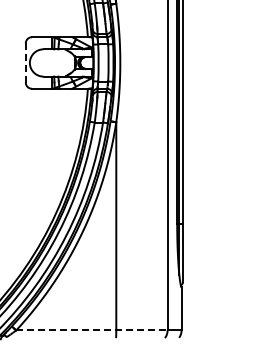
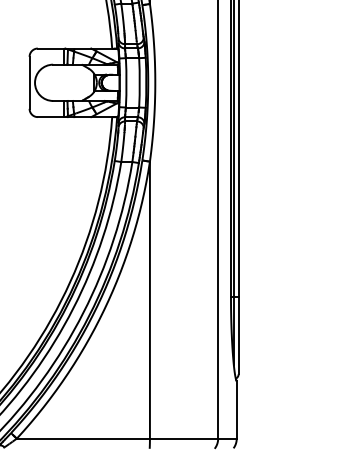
line: (25, 62) -> (29, 82), dashed -> solid
line: (91, 330) -> (116, 438), dashed -> solid

